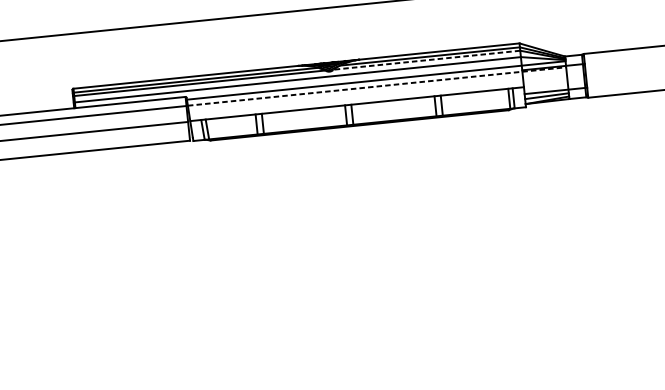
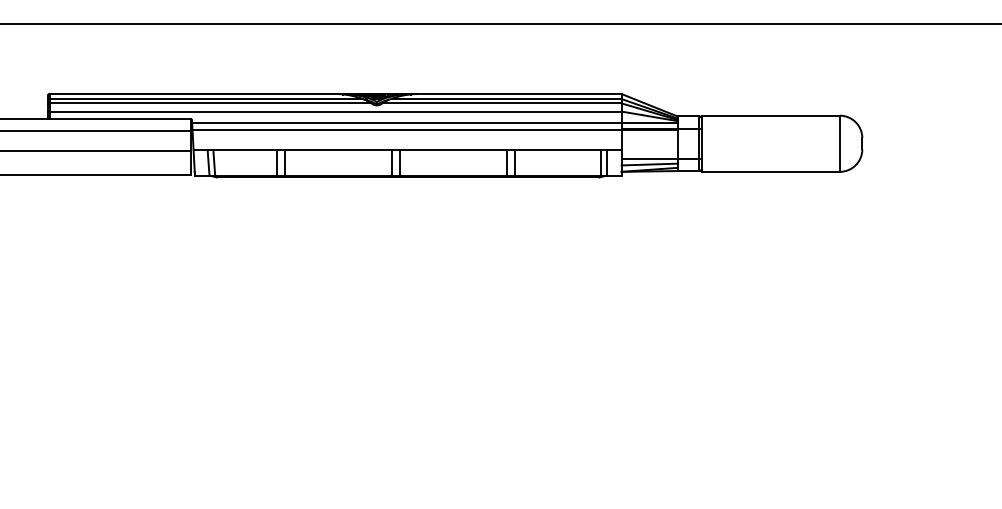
line: (426, 60) -> (501, 103), dashed -> solid
line: (377, 86) -> (435, 130), dashed -> solid

